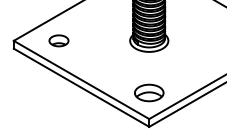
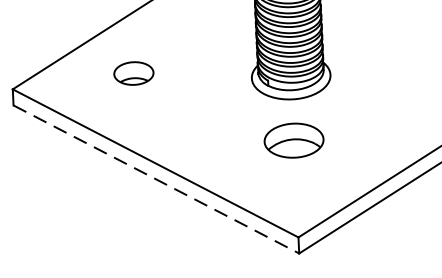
part: (58, 40) -> (132, 72), moved
line: (81, 88) -> (156, 180), solid -> dashed
part: (149, 92) -> (294, 139), moved

